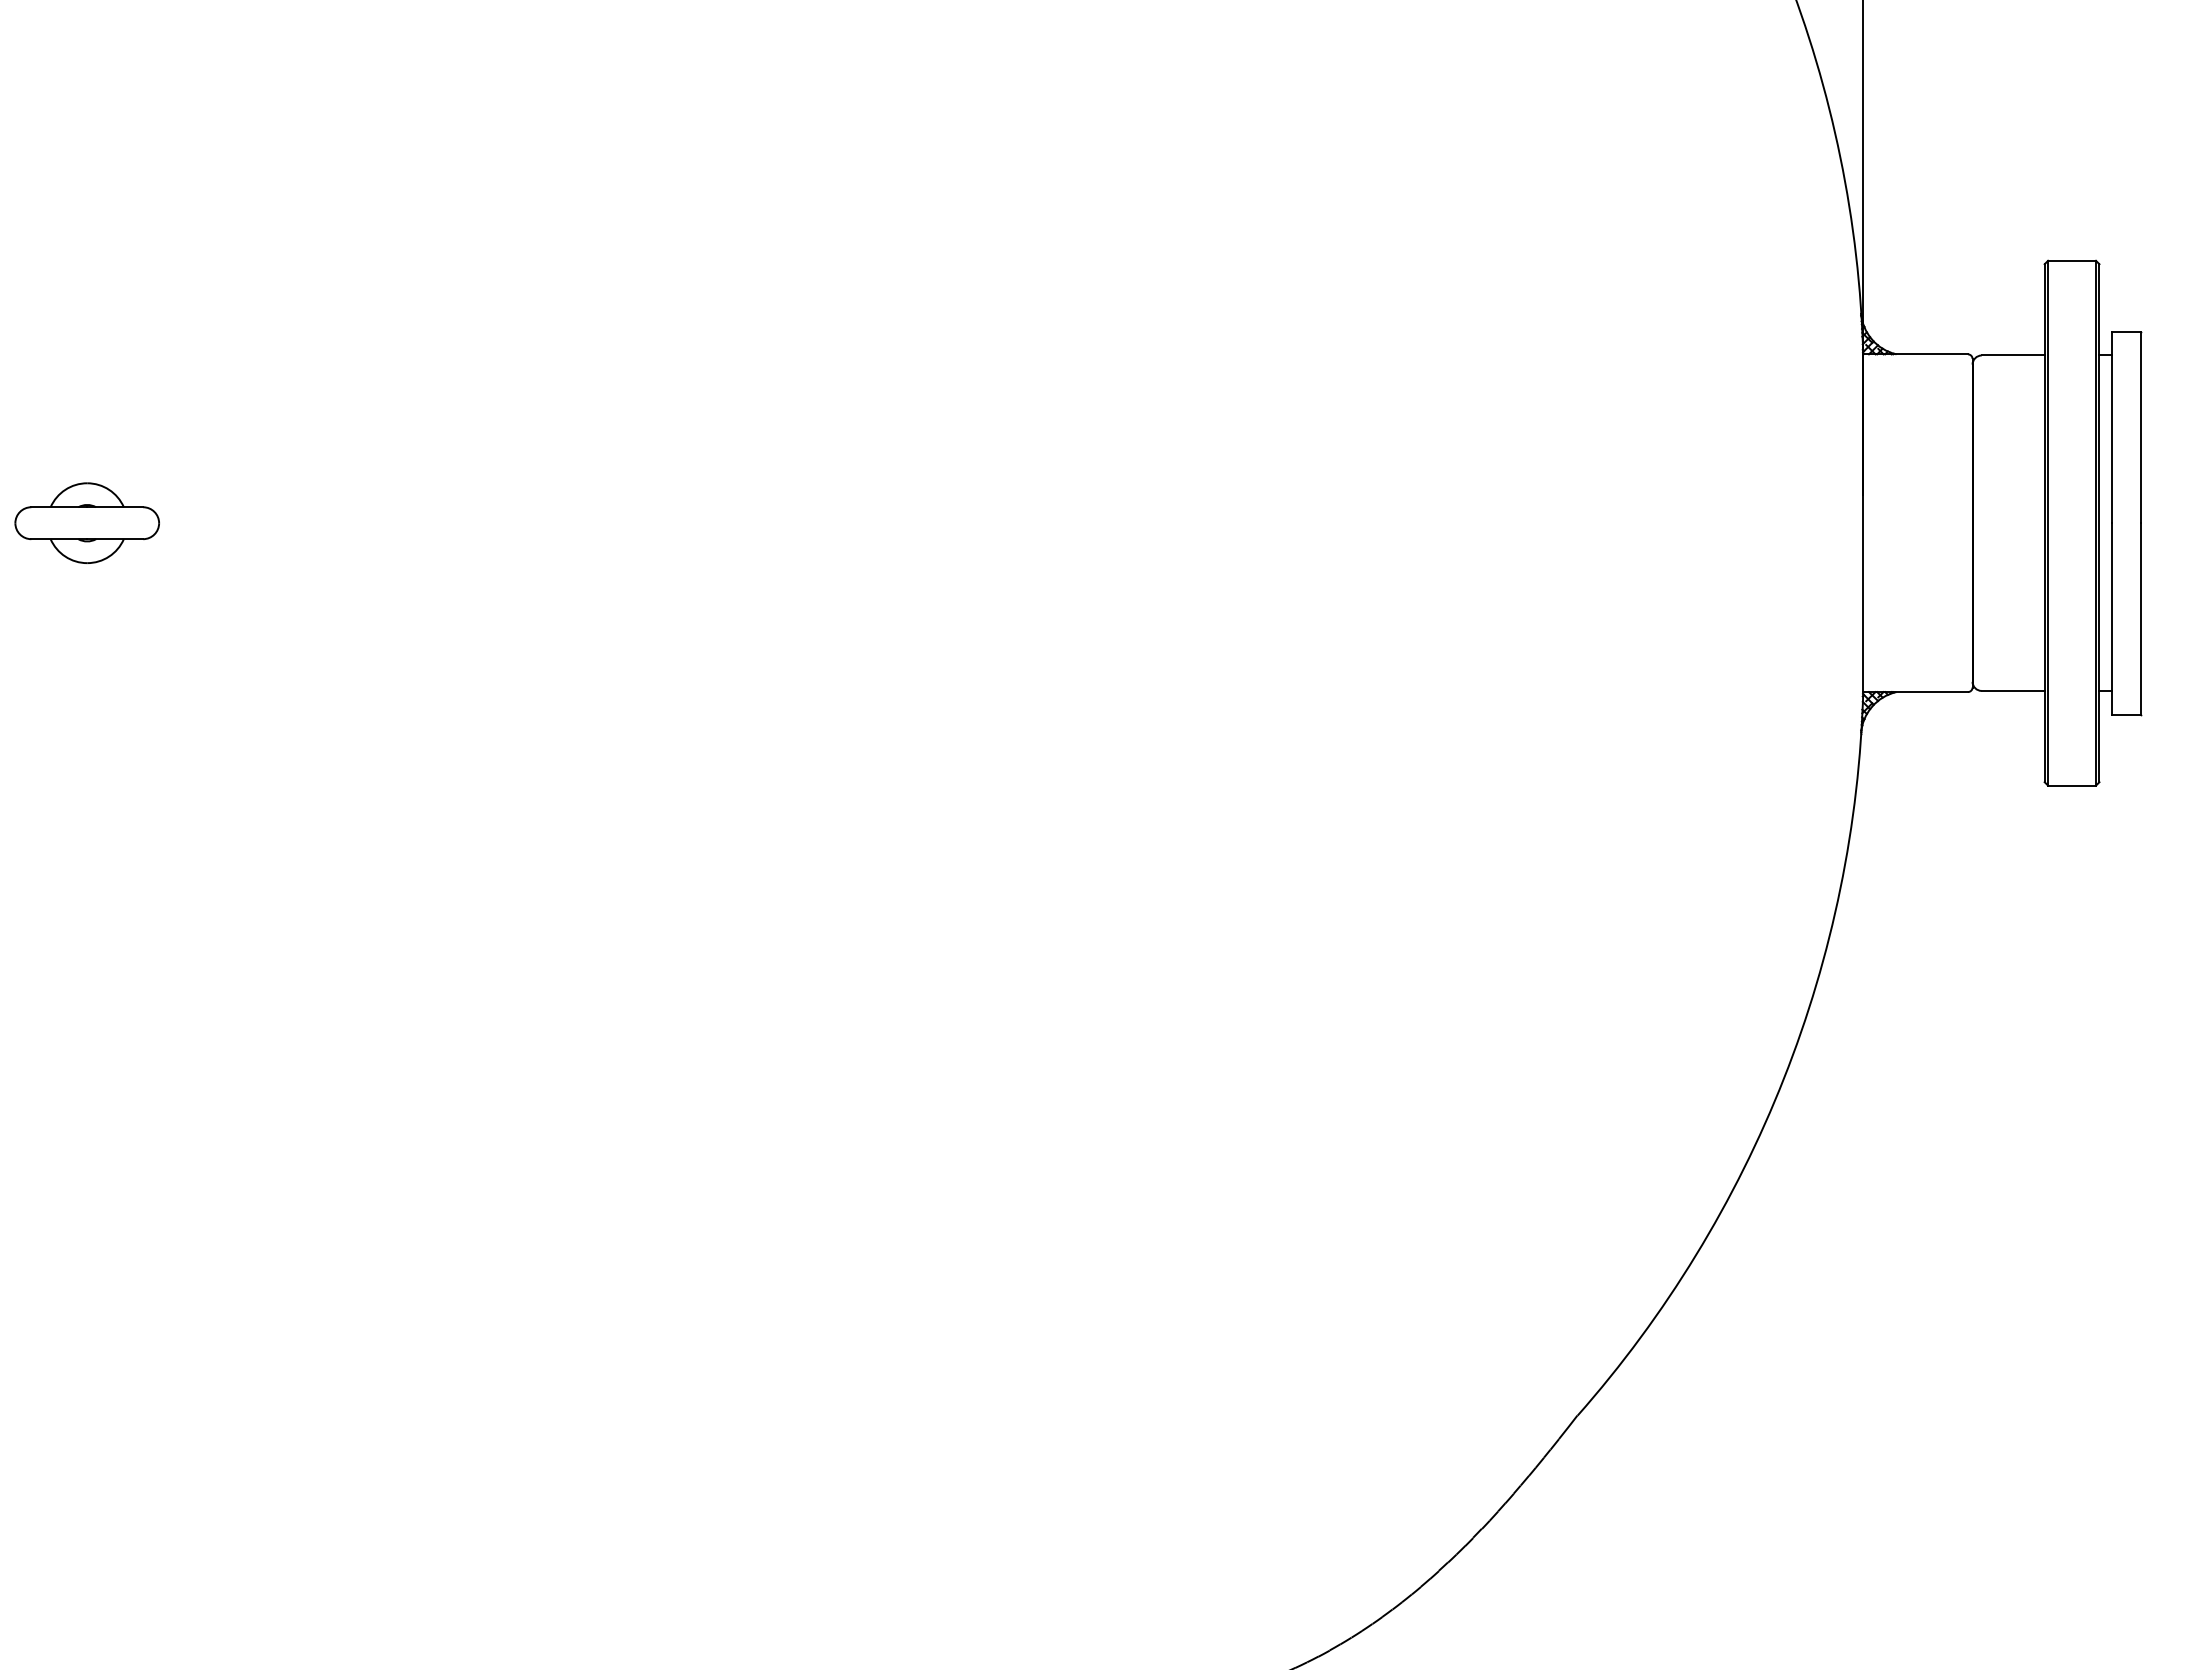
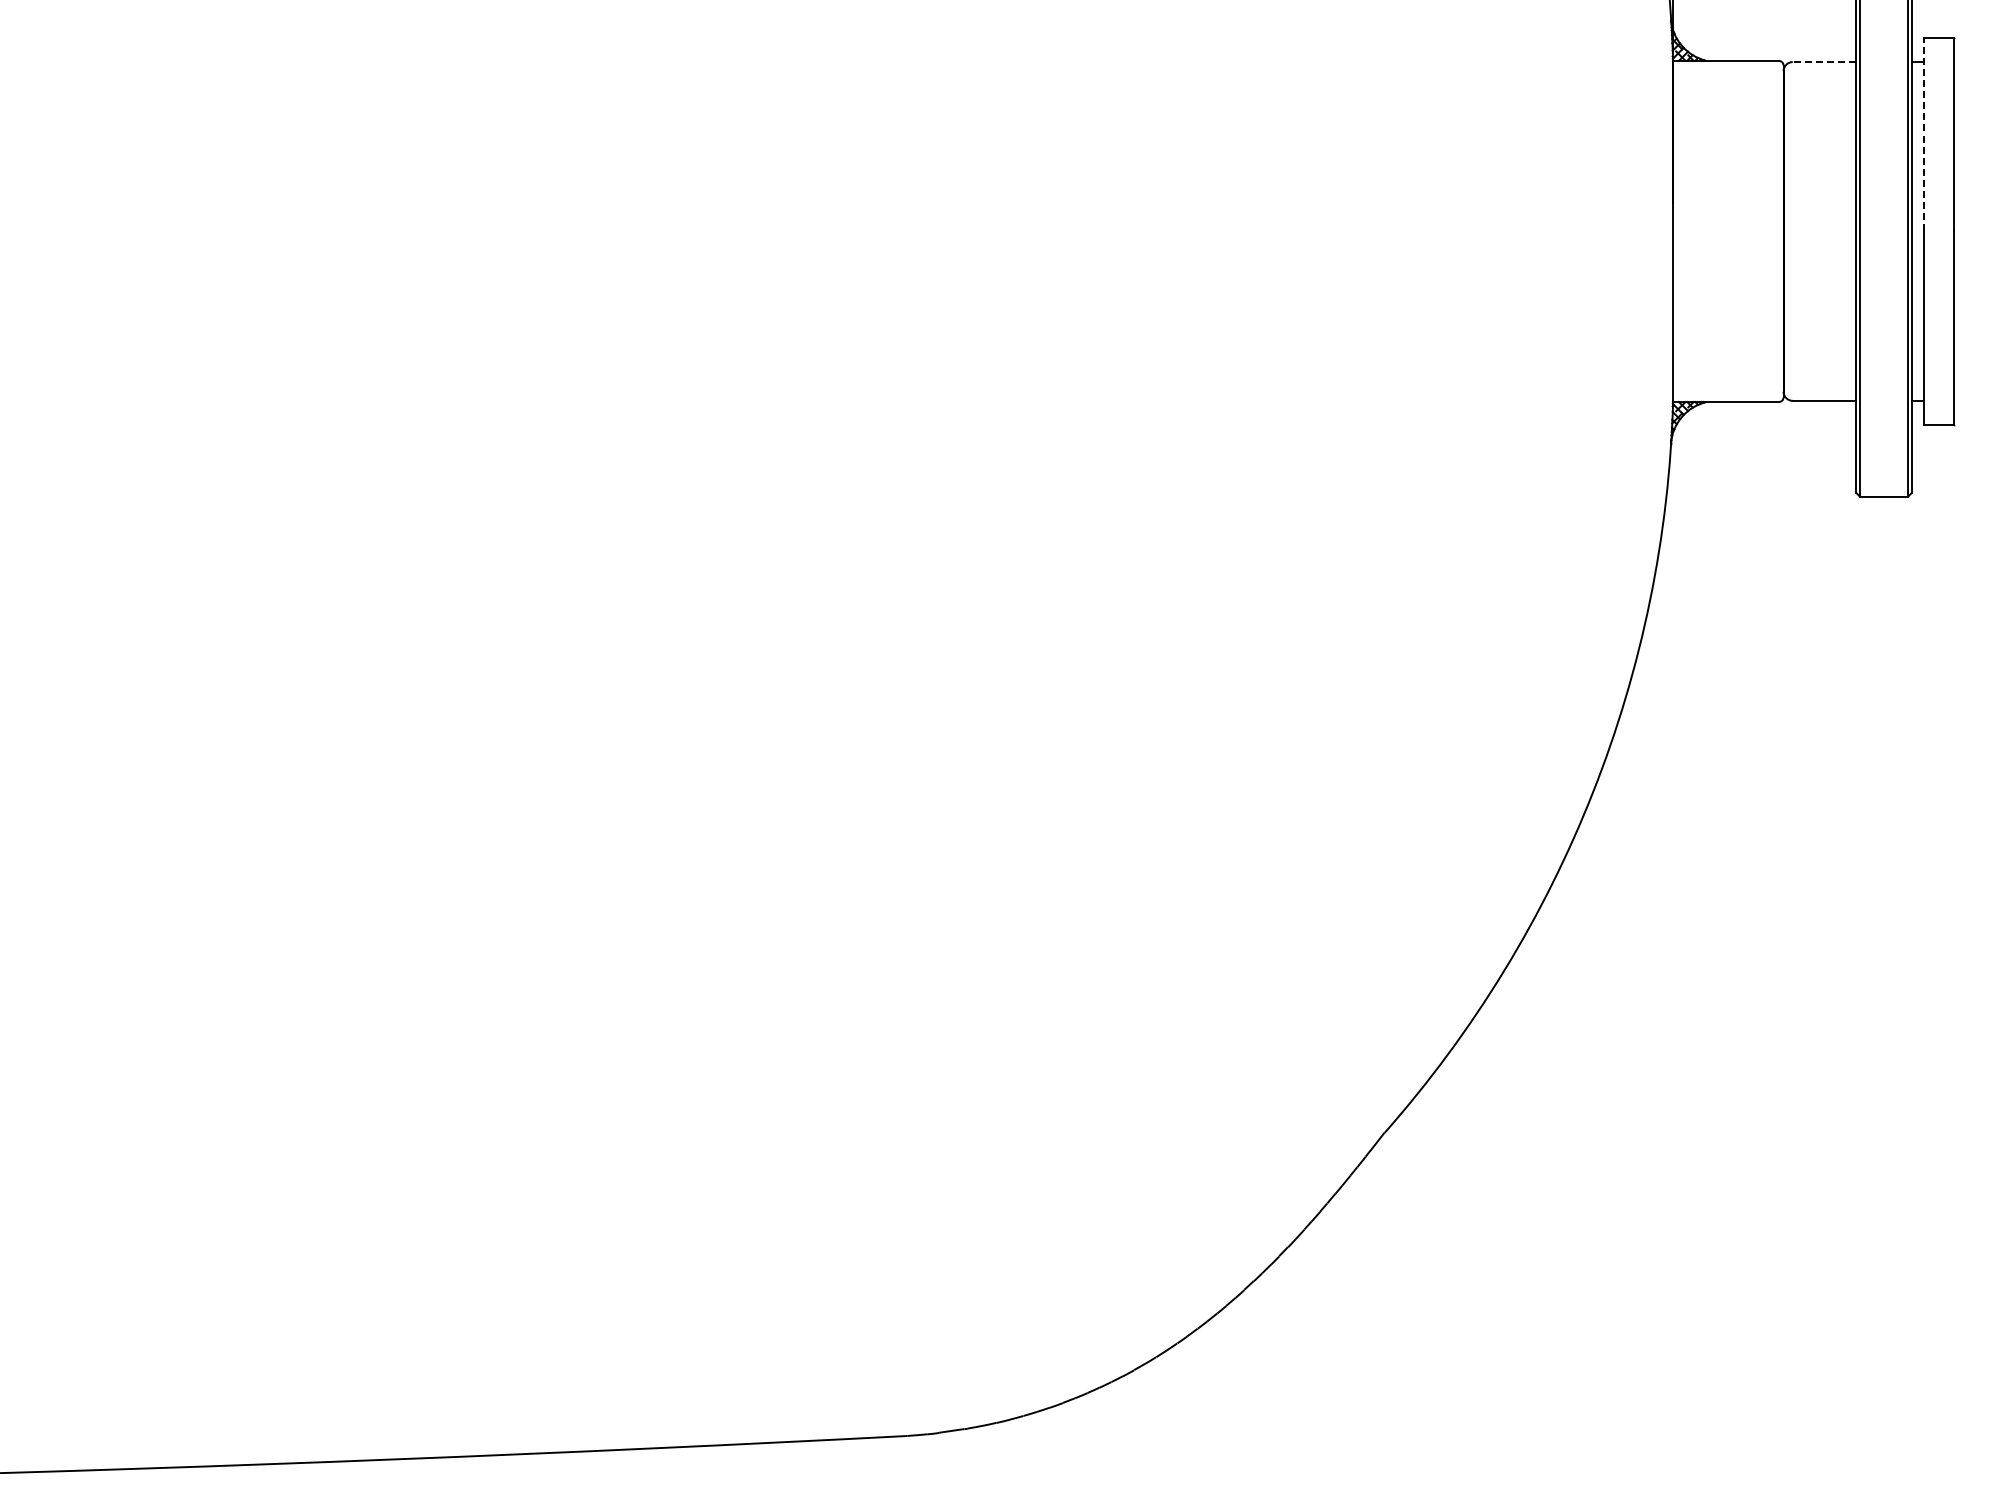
line: (2012, 355) -> (1823, 62), solid -> dashed
line: (2111, 427) -> (1923, 134), solid -> dashed

